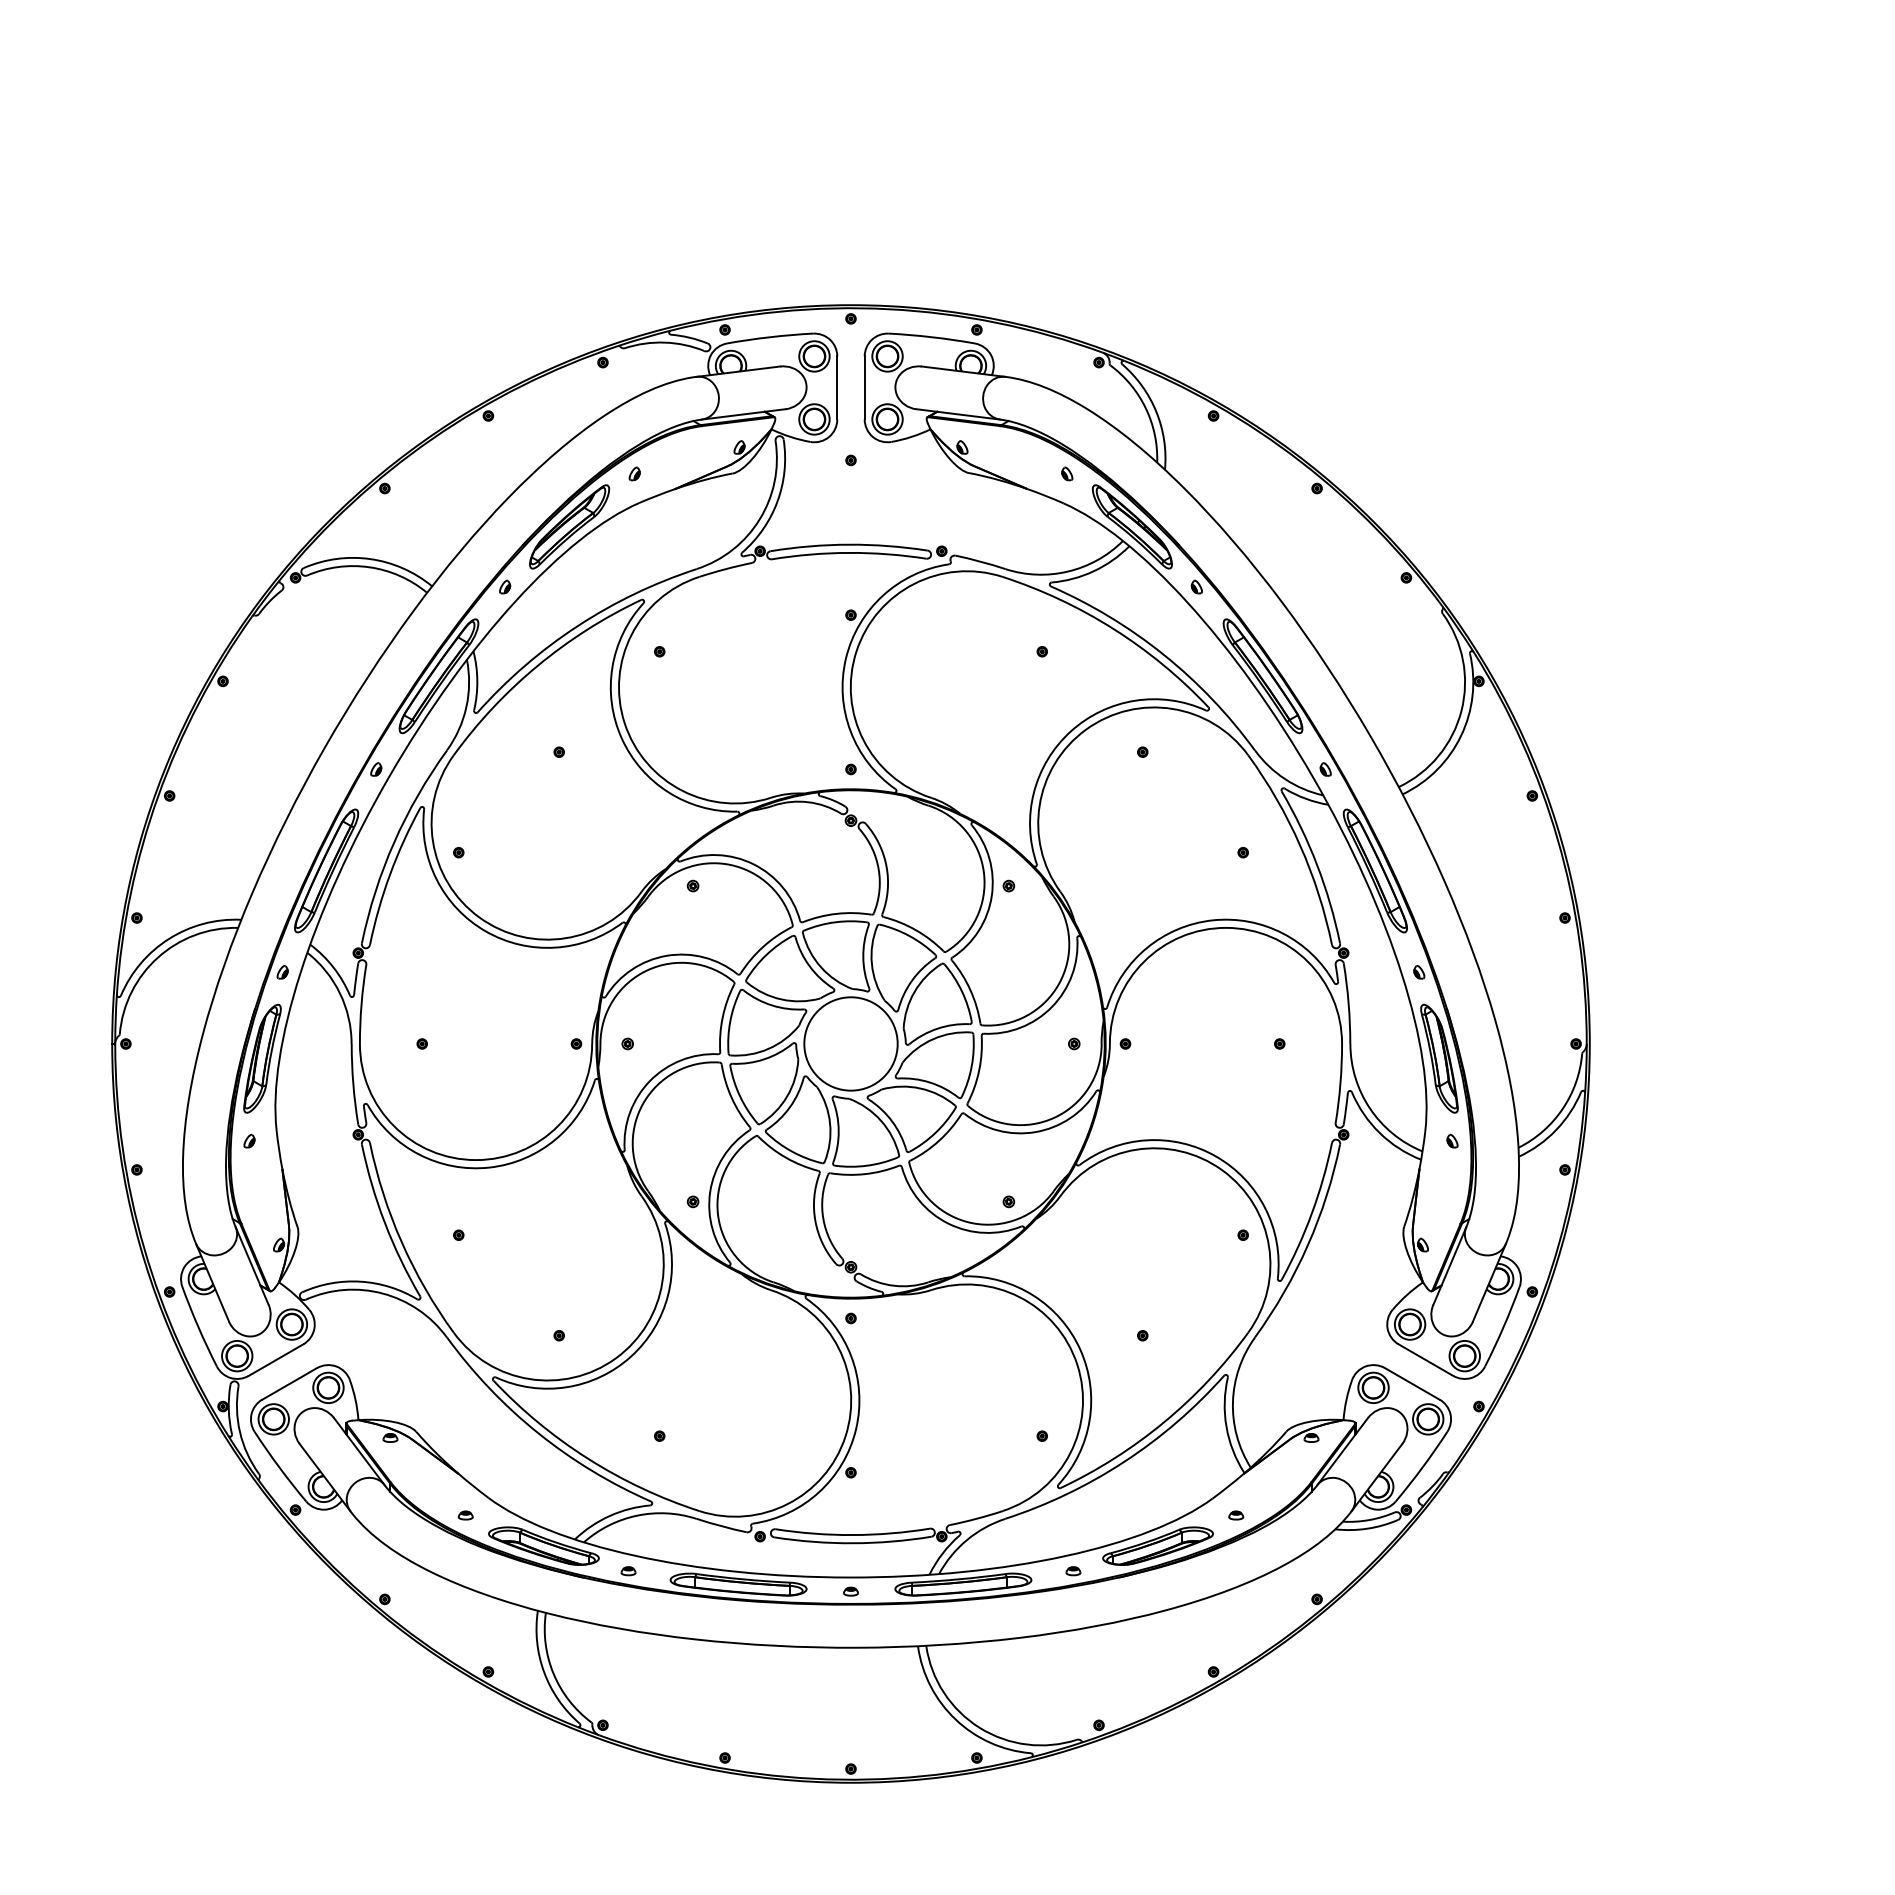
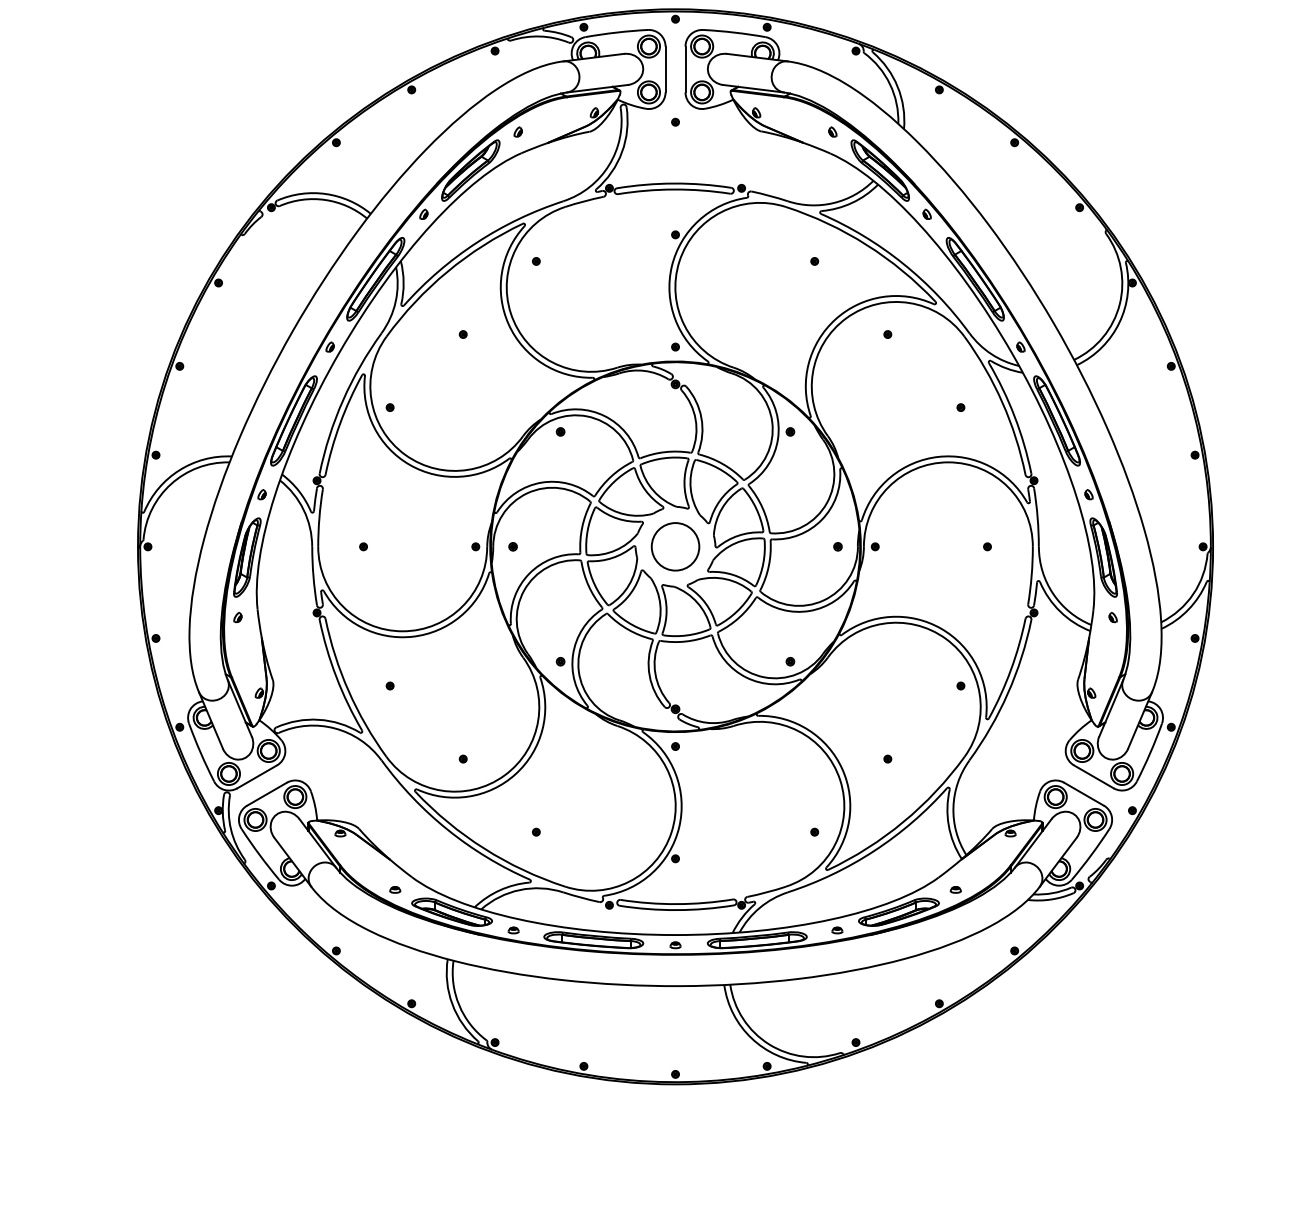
circle: (850, 1043) -> (675, 546), size x0.7

